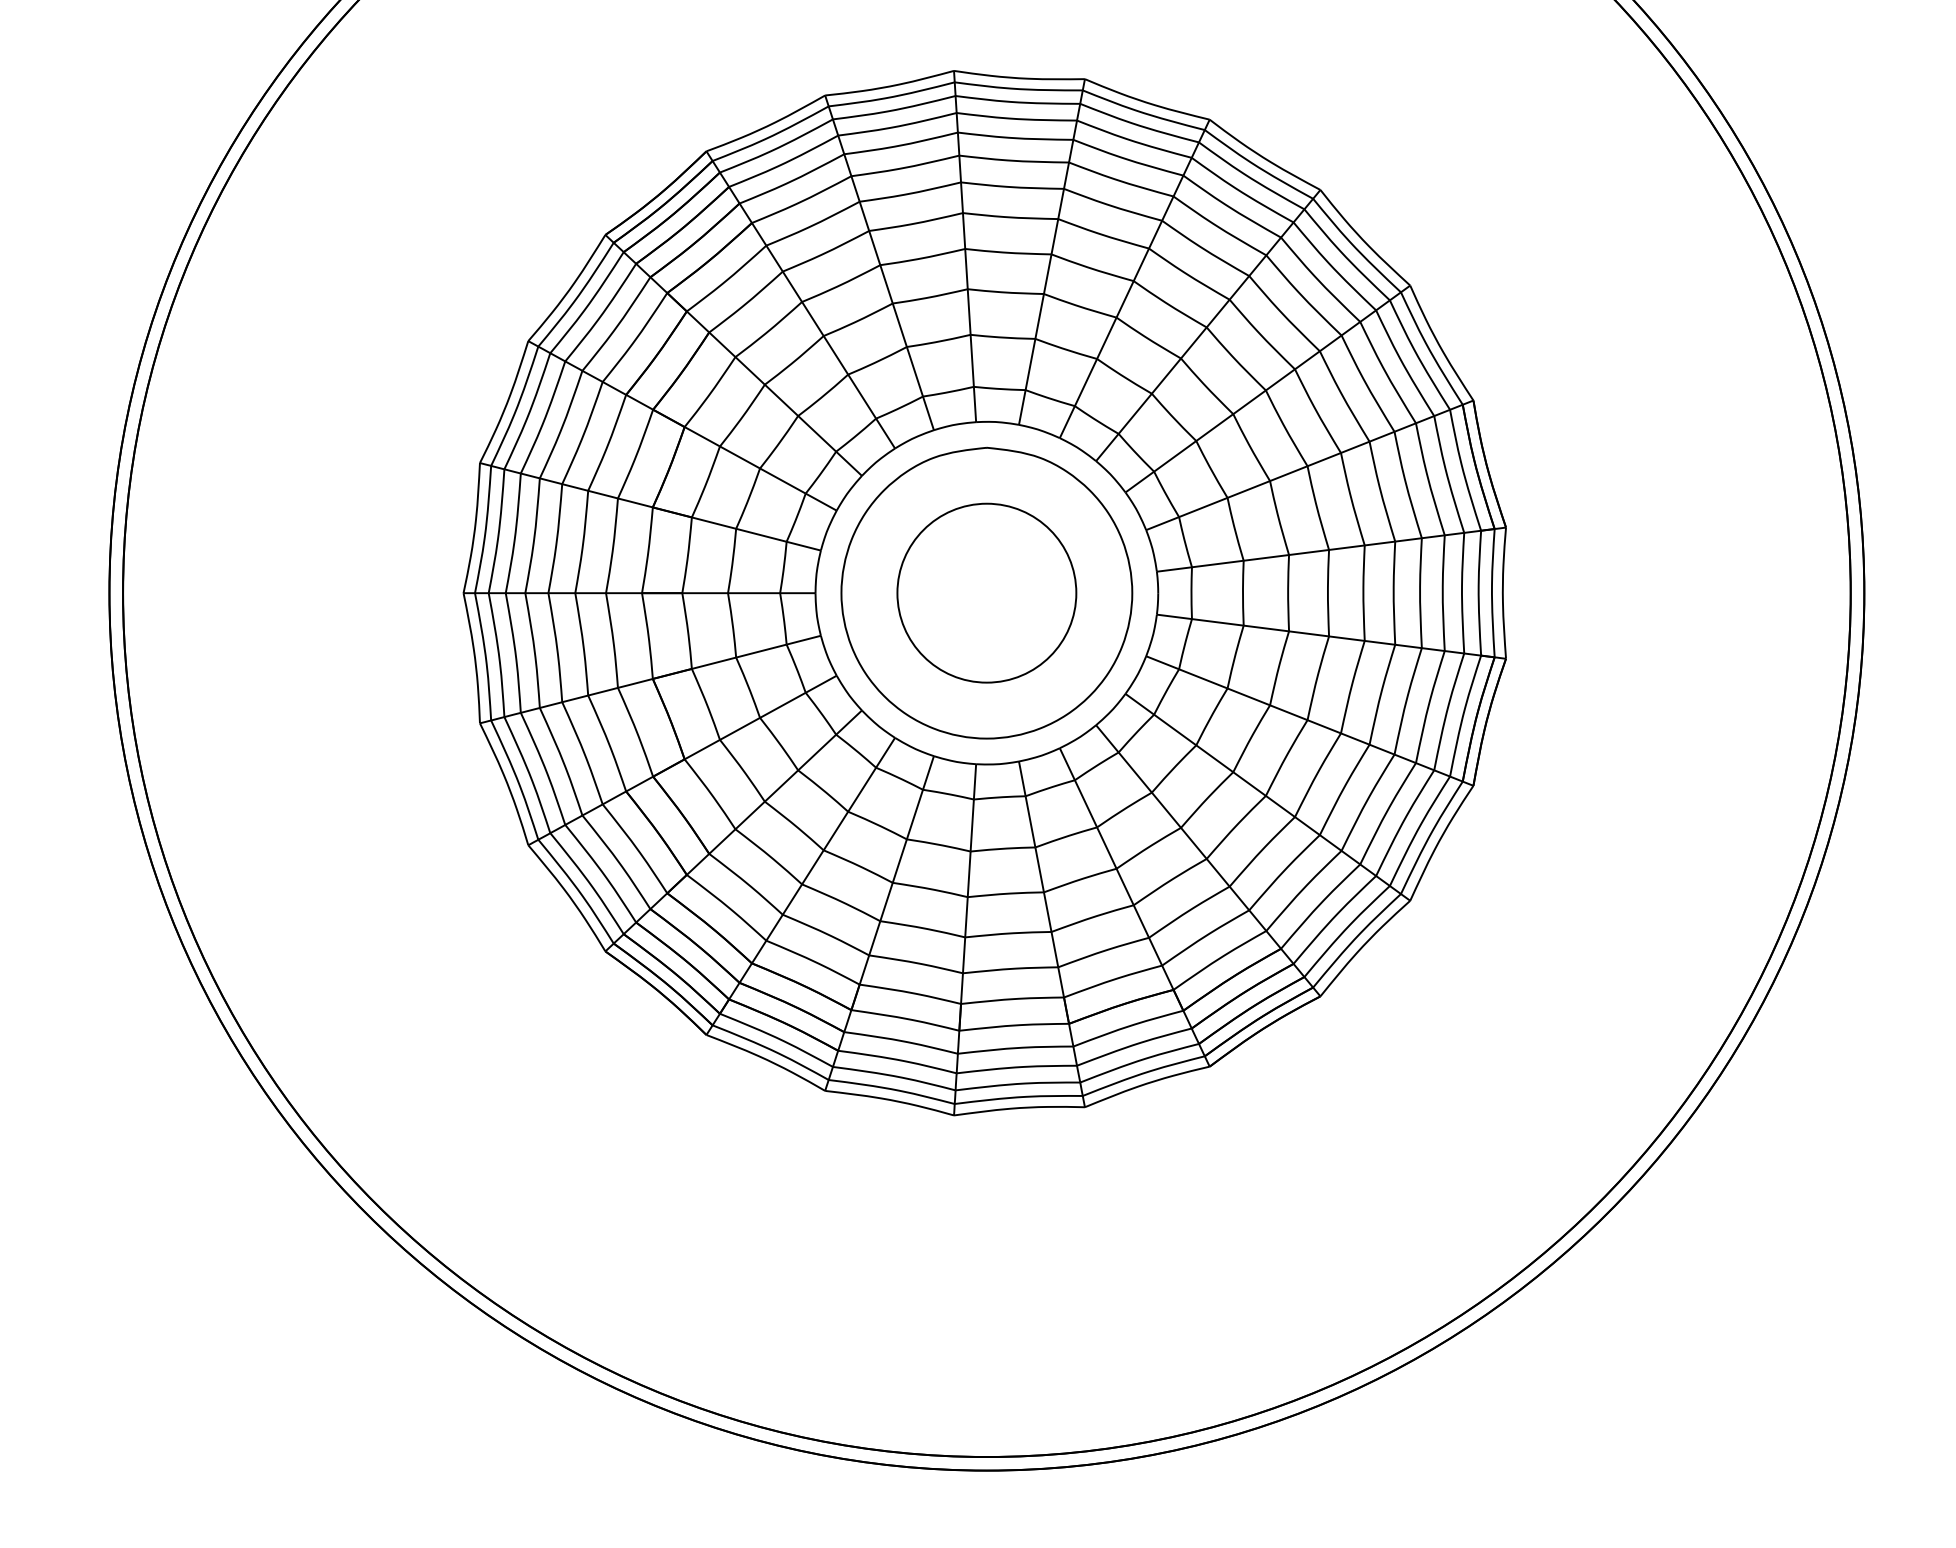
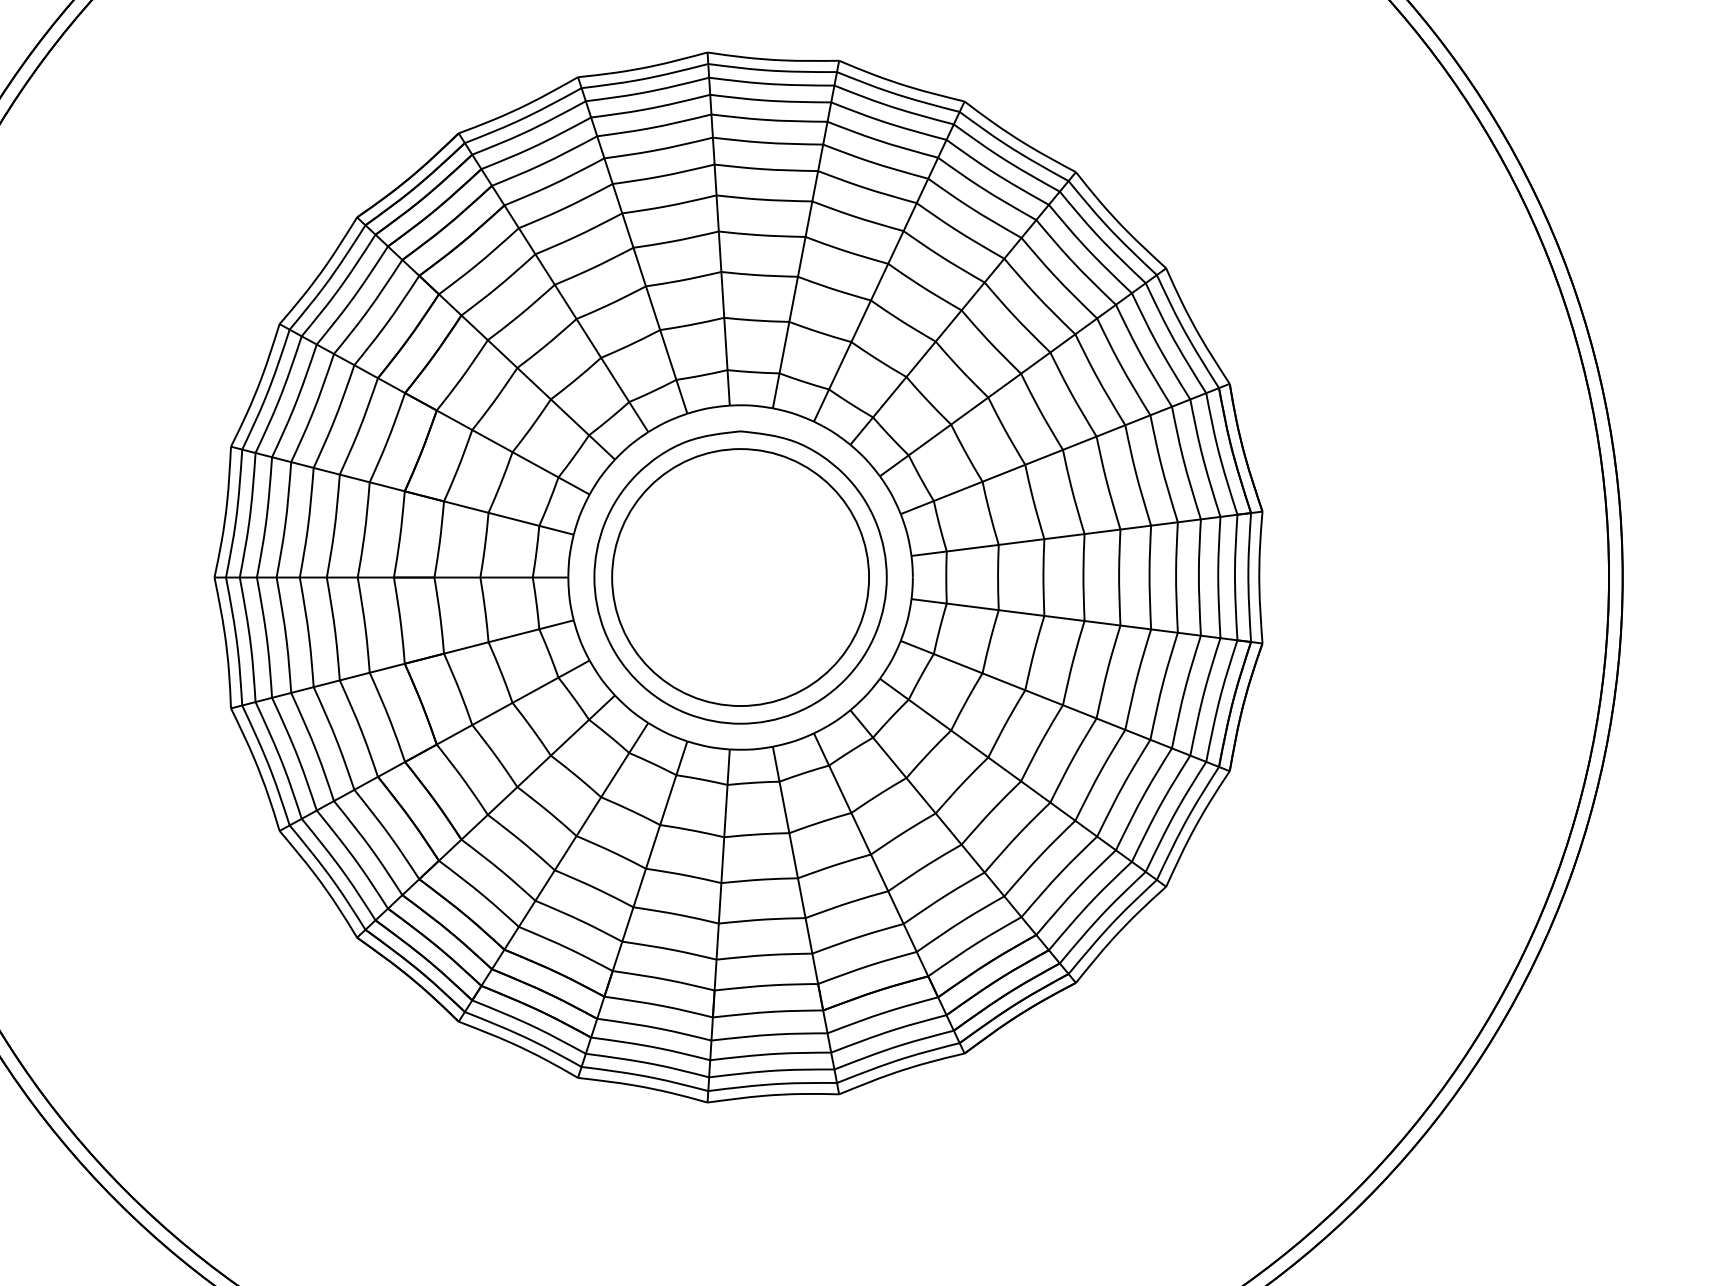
circle: (986, 592) -> (740, 576), size x1.43

